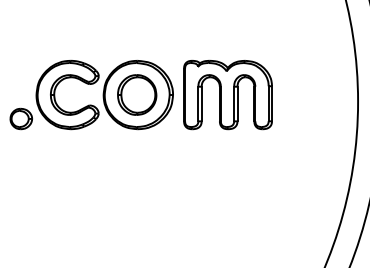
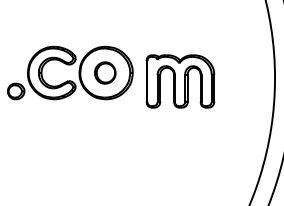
part: (137, 94) -> (105, 72), size x0.7
part: (227, 95) -> (180, 81), moved

